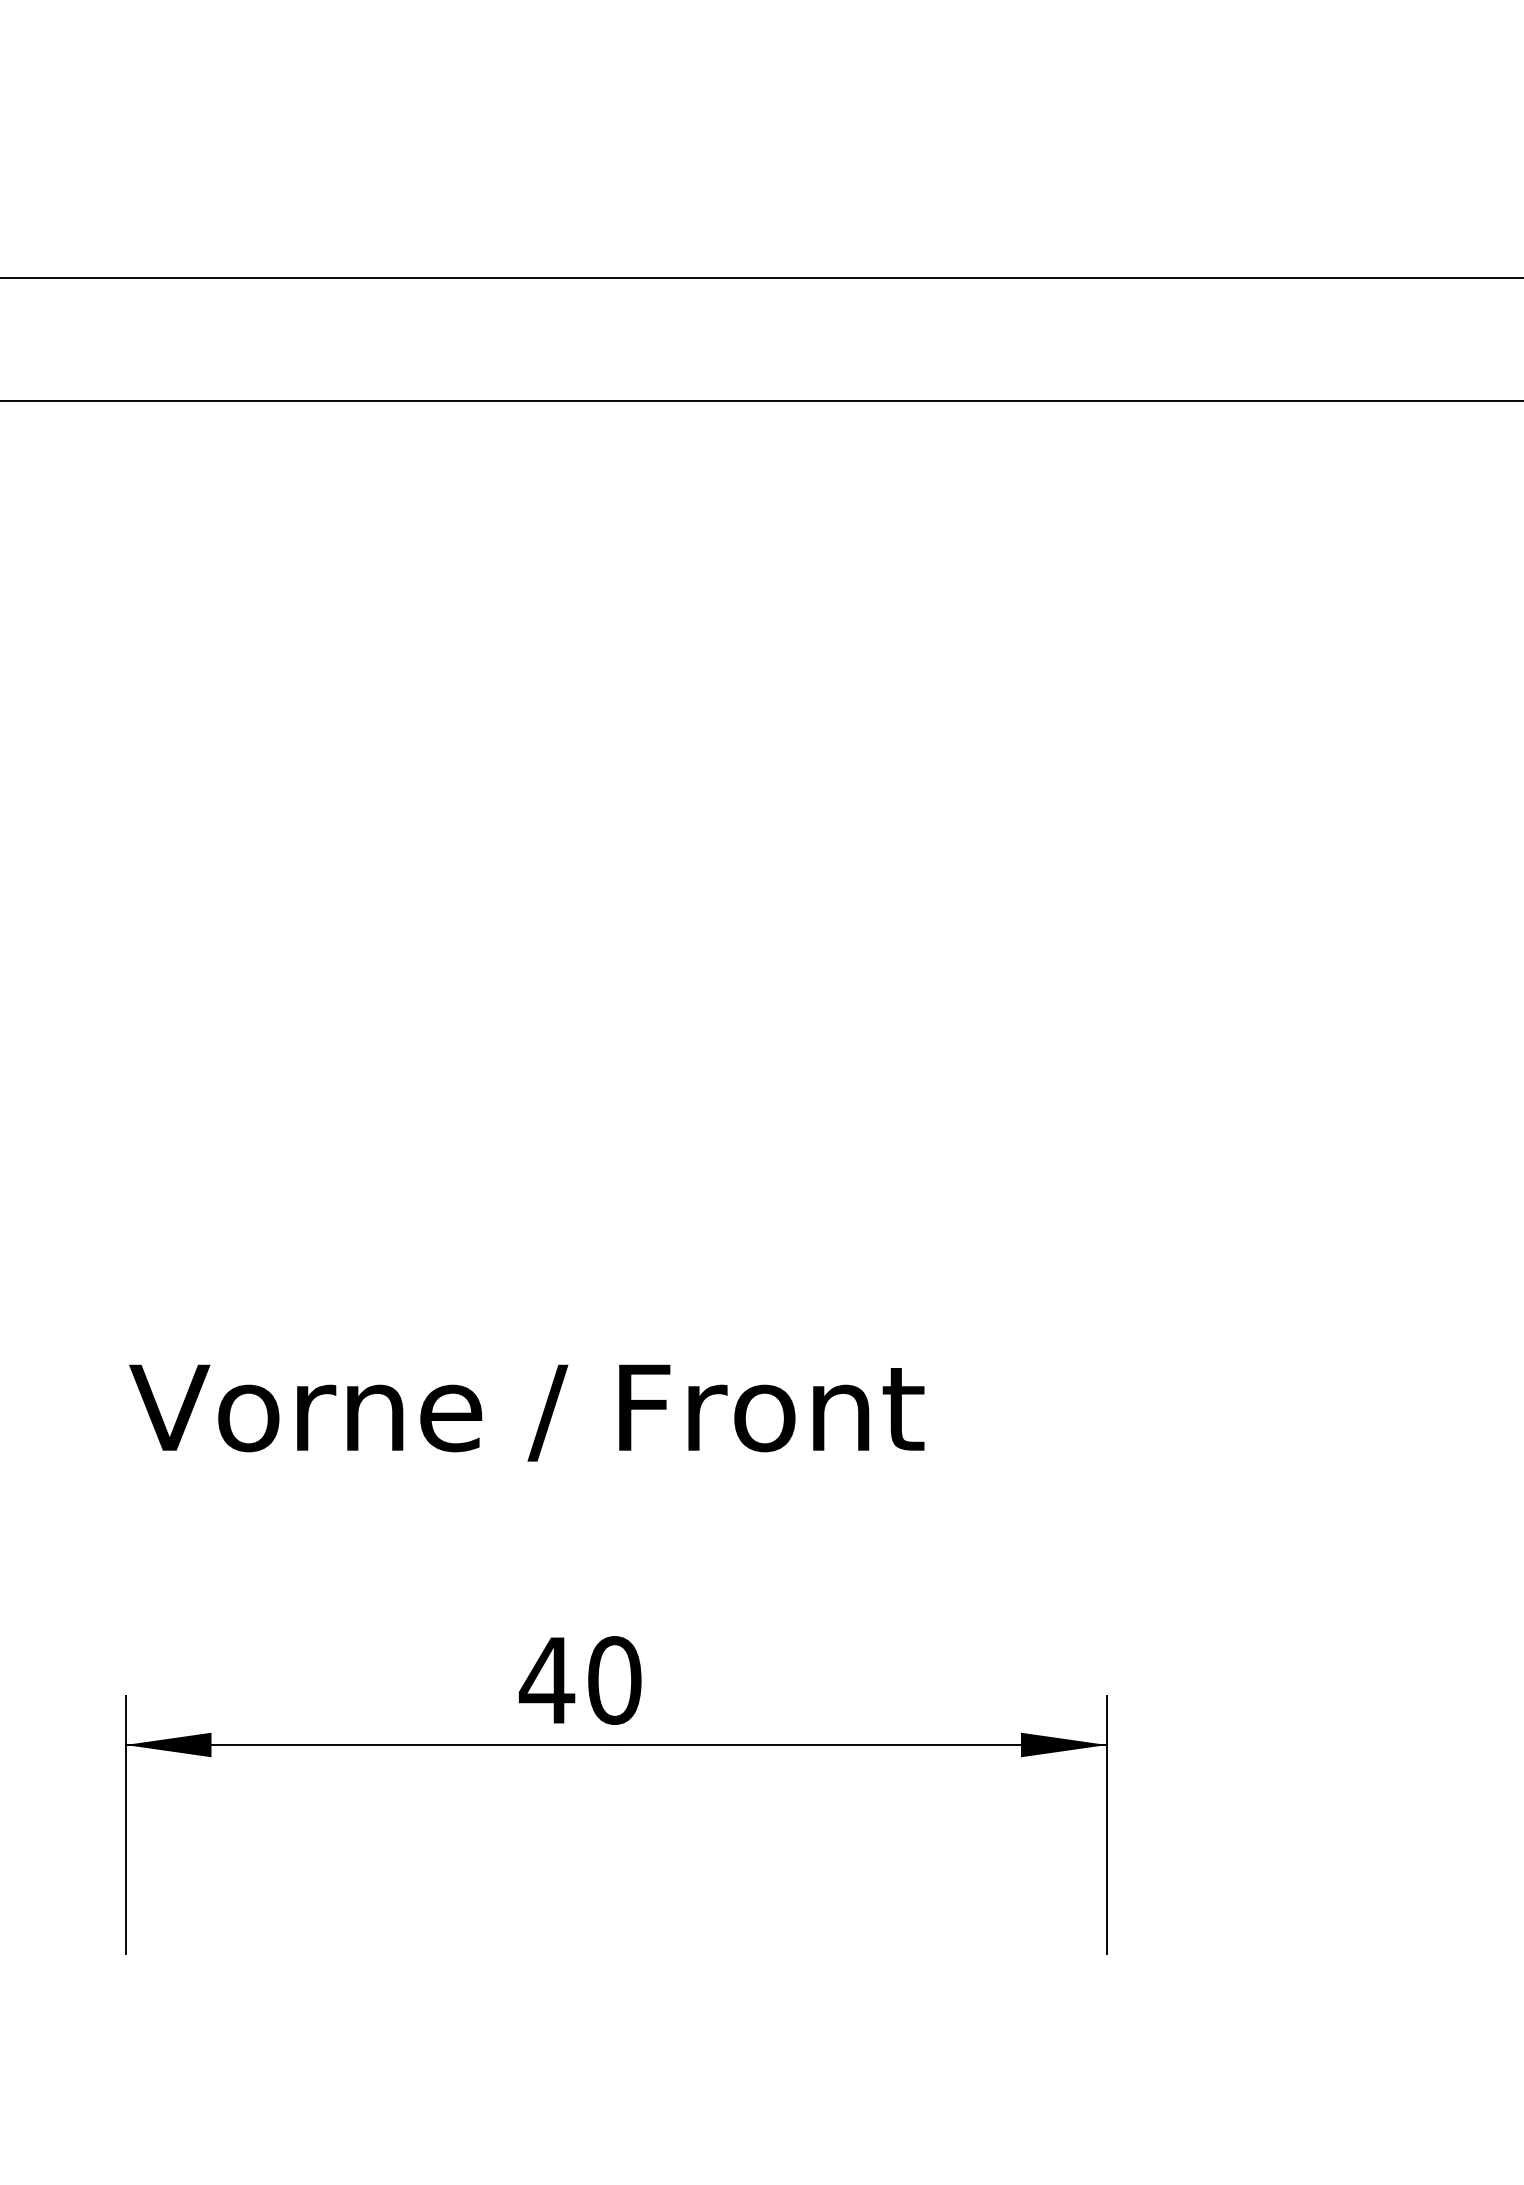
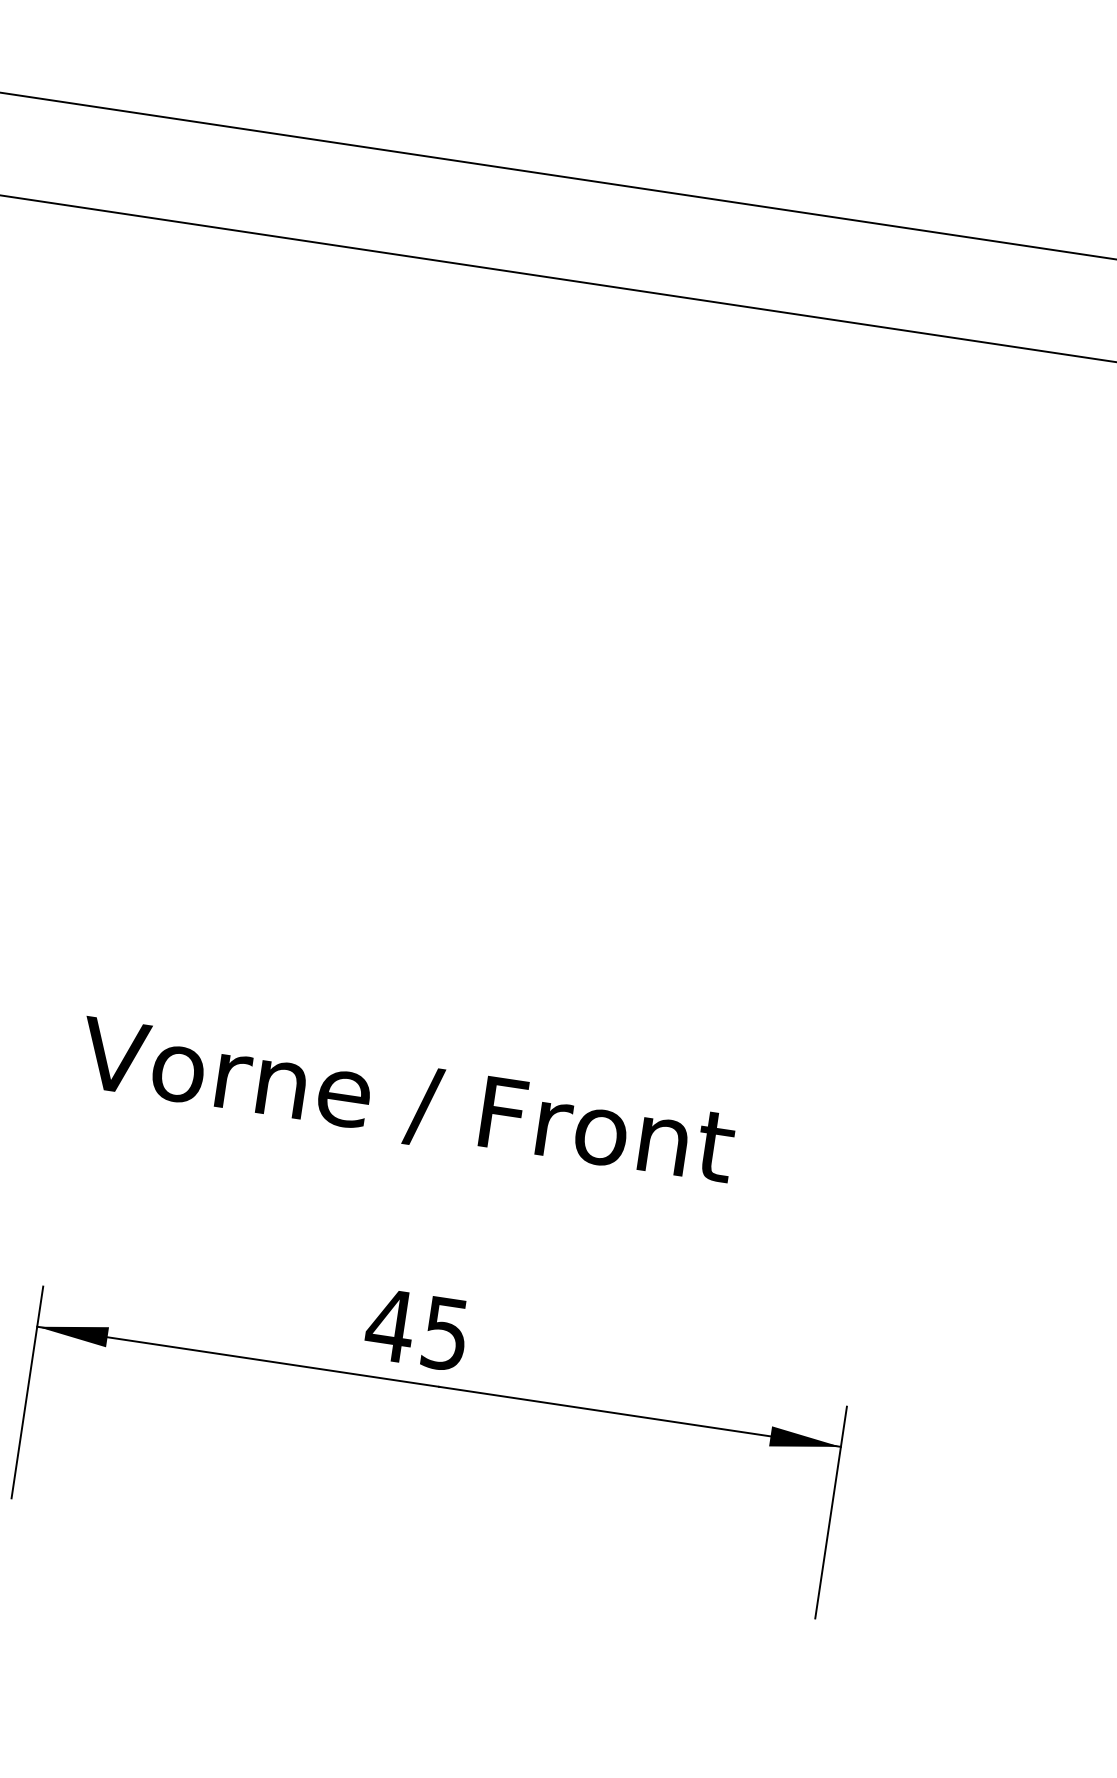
text: (614, 1680) -> (445, 1333), 40 -> 45

